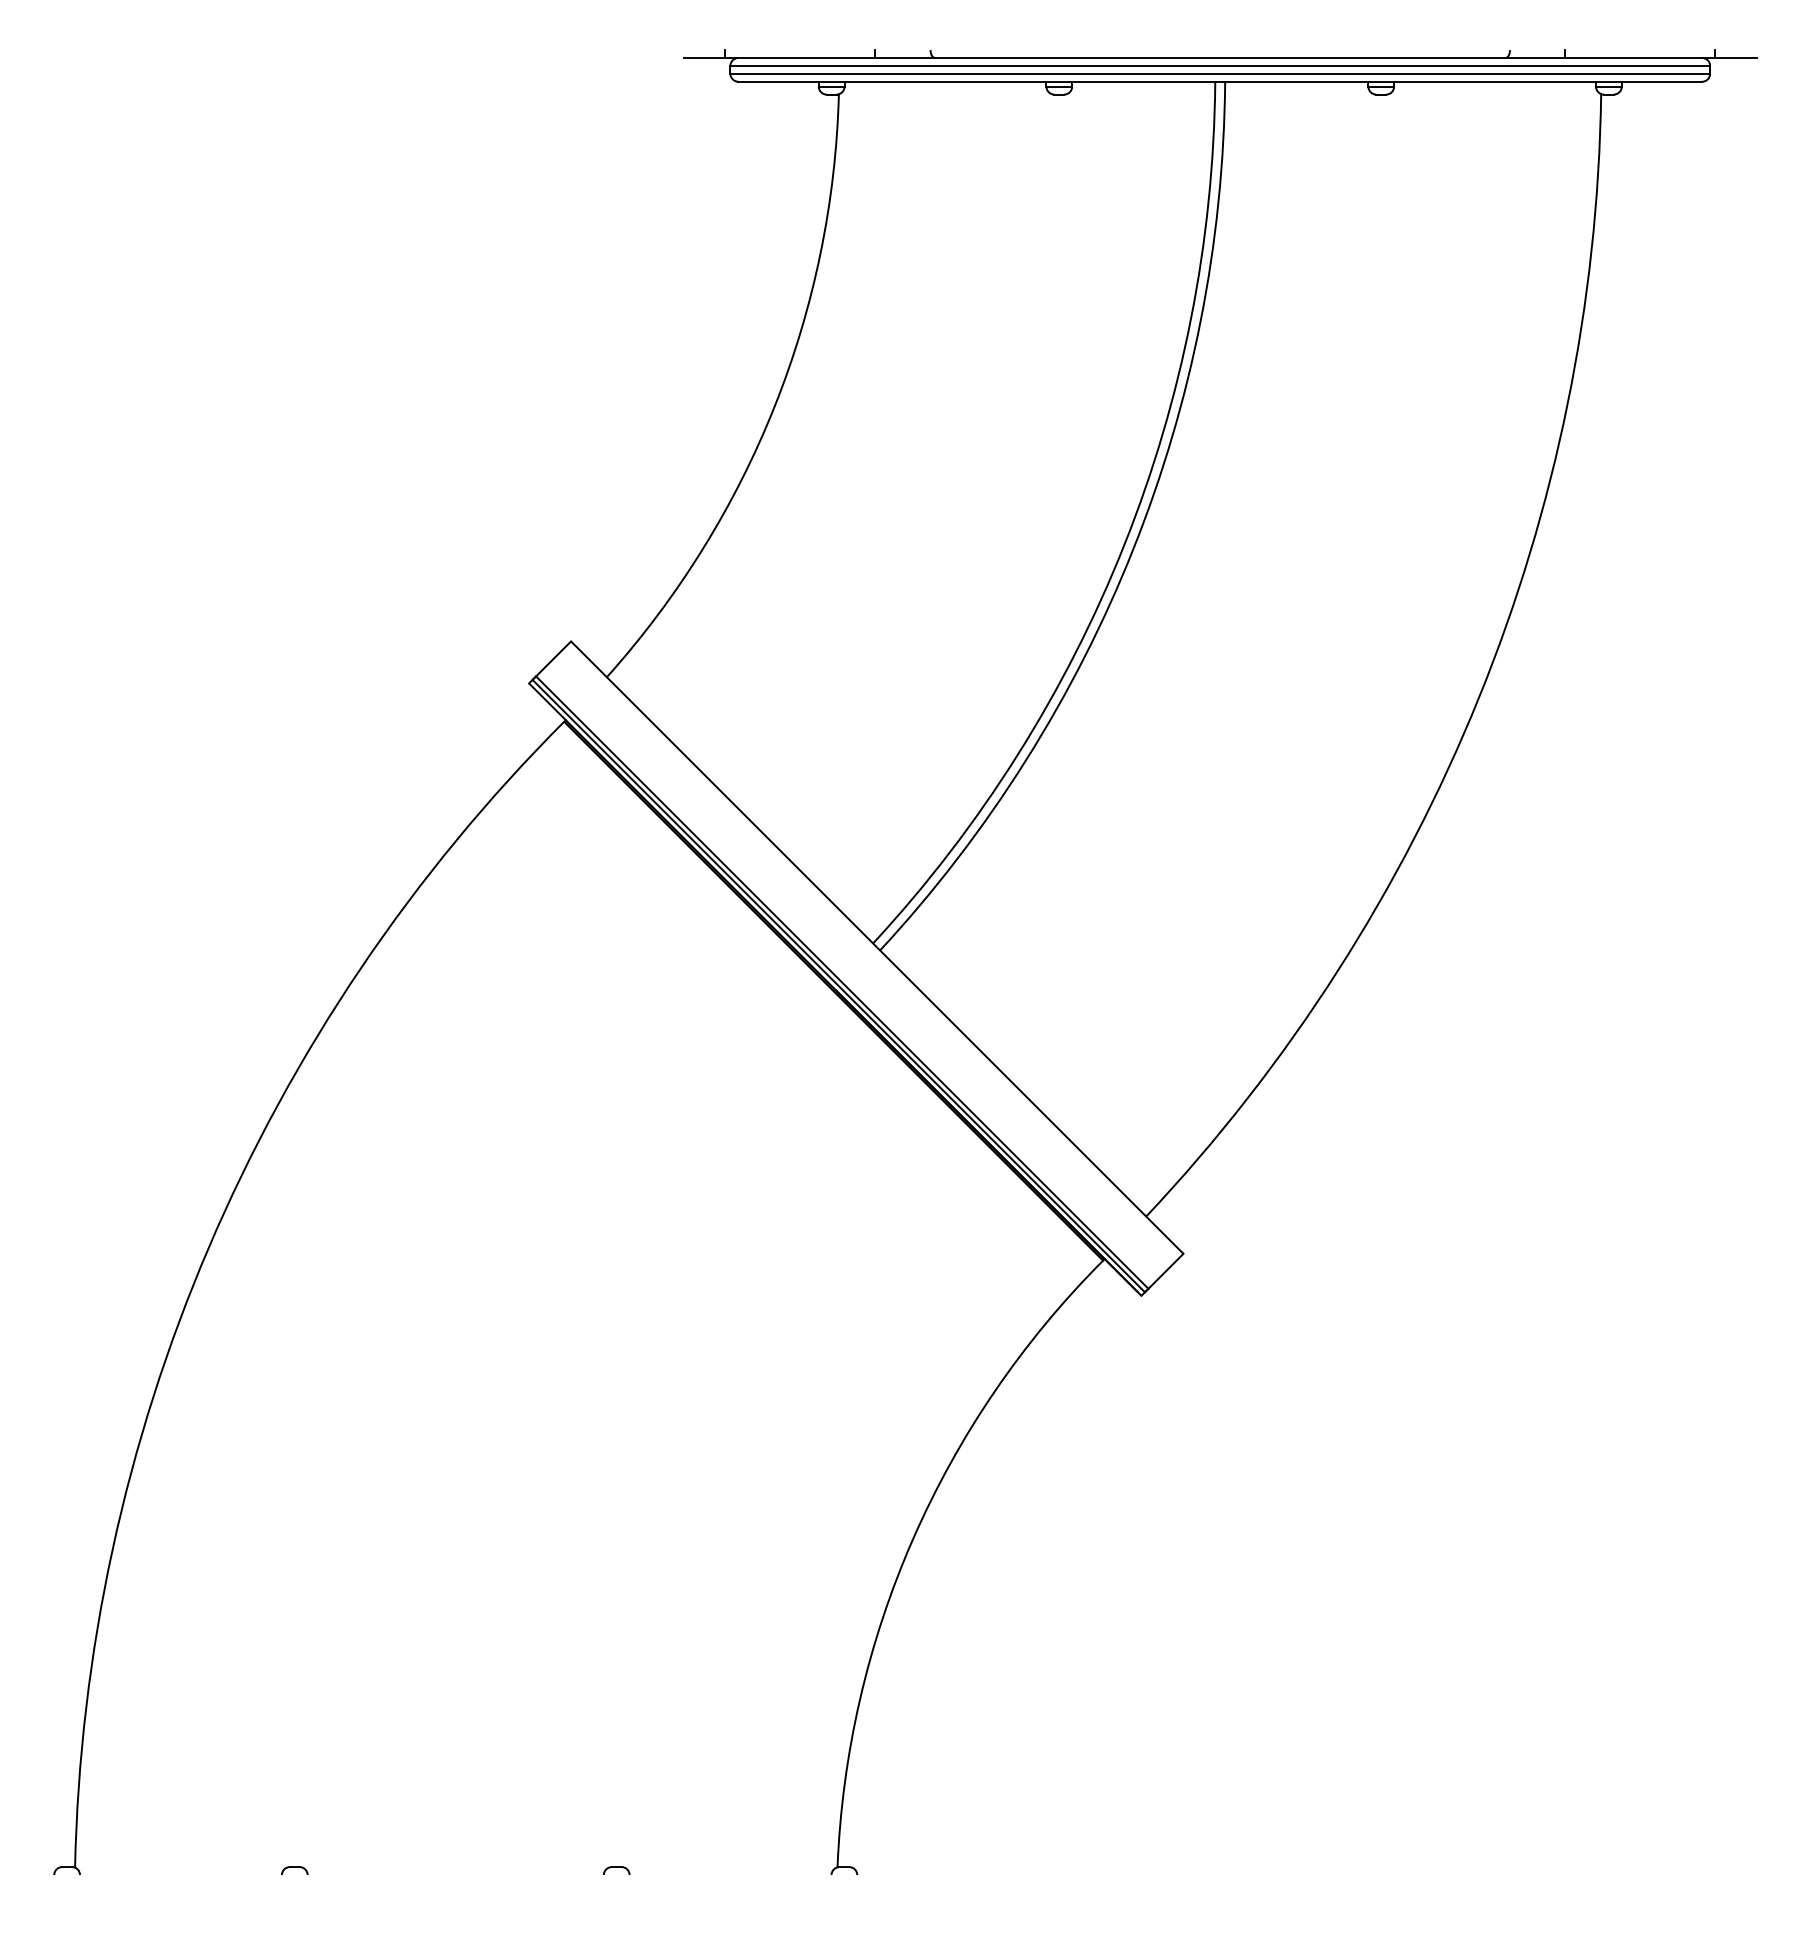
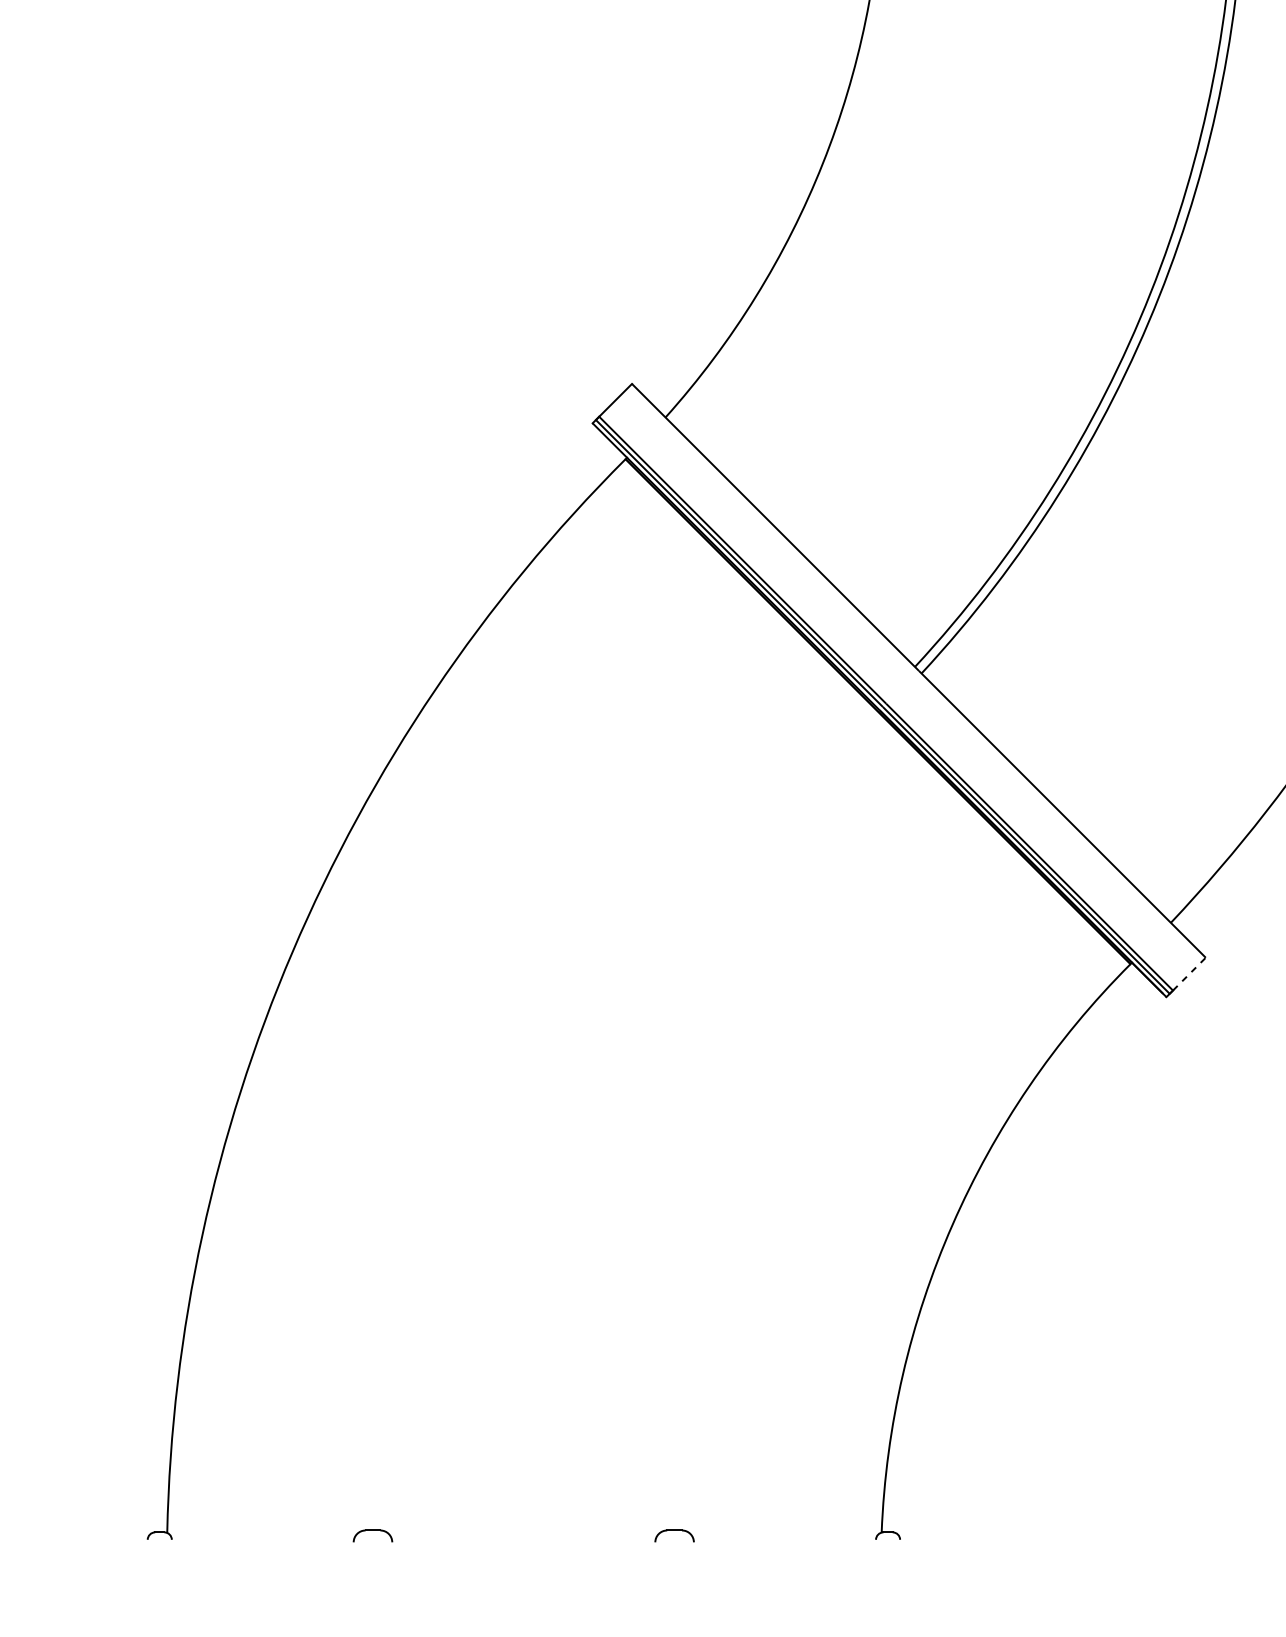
line: (1165, 1271) -> (1188, 974), solid -> dashed
part: (294, 1870) -> (372, 1535), size x1.6
part: (616, 1870) -> (674, 1535), size x1.6

